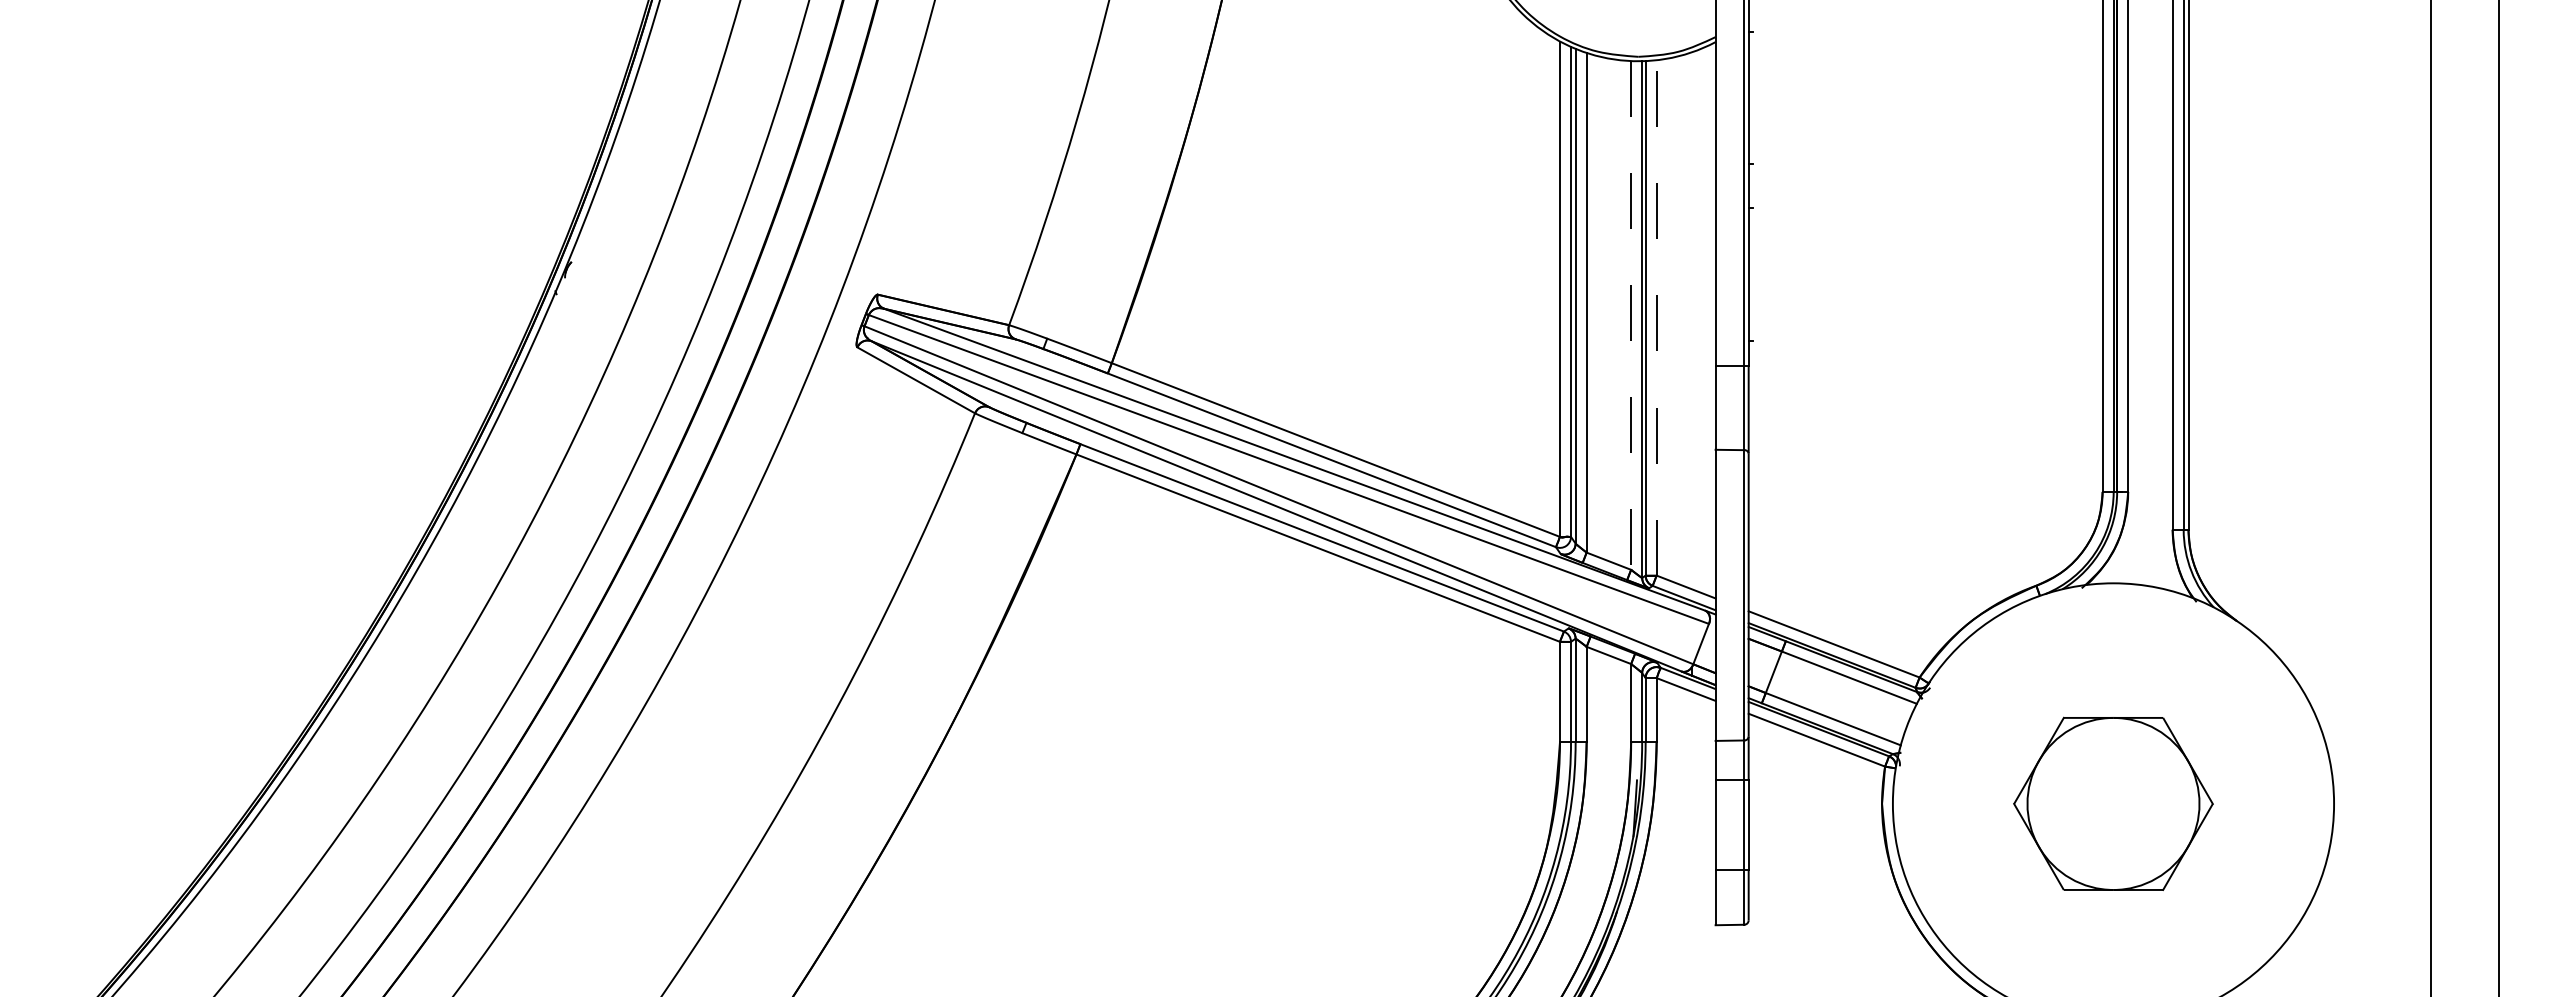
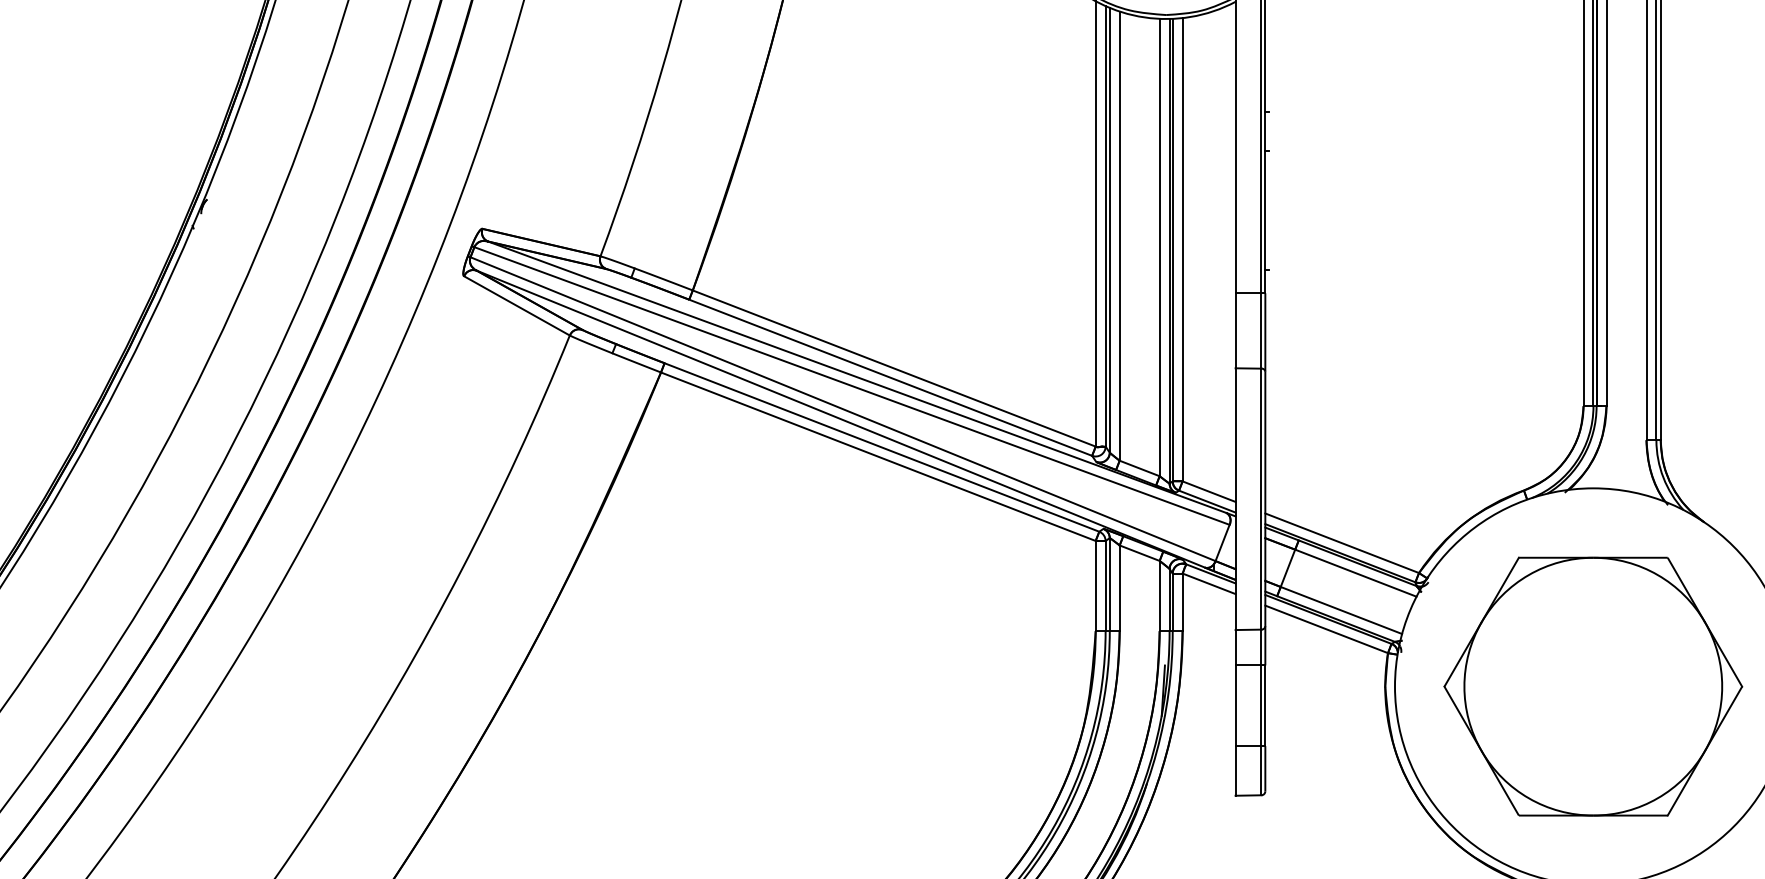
line: (1631, 315) -> (1160, 247), dashed -> solid
line: (1656, 317) -> (1182, 249), dashed -> solid
part: (2113, 803) -> (1593, 686), size x1.67

